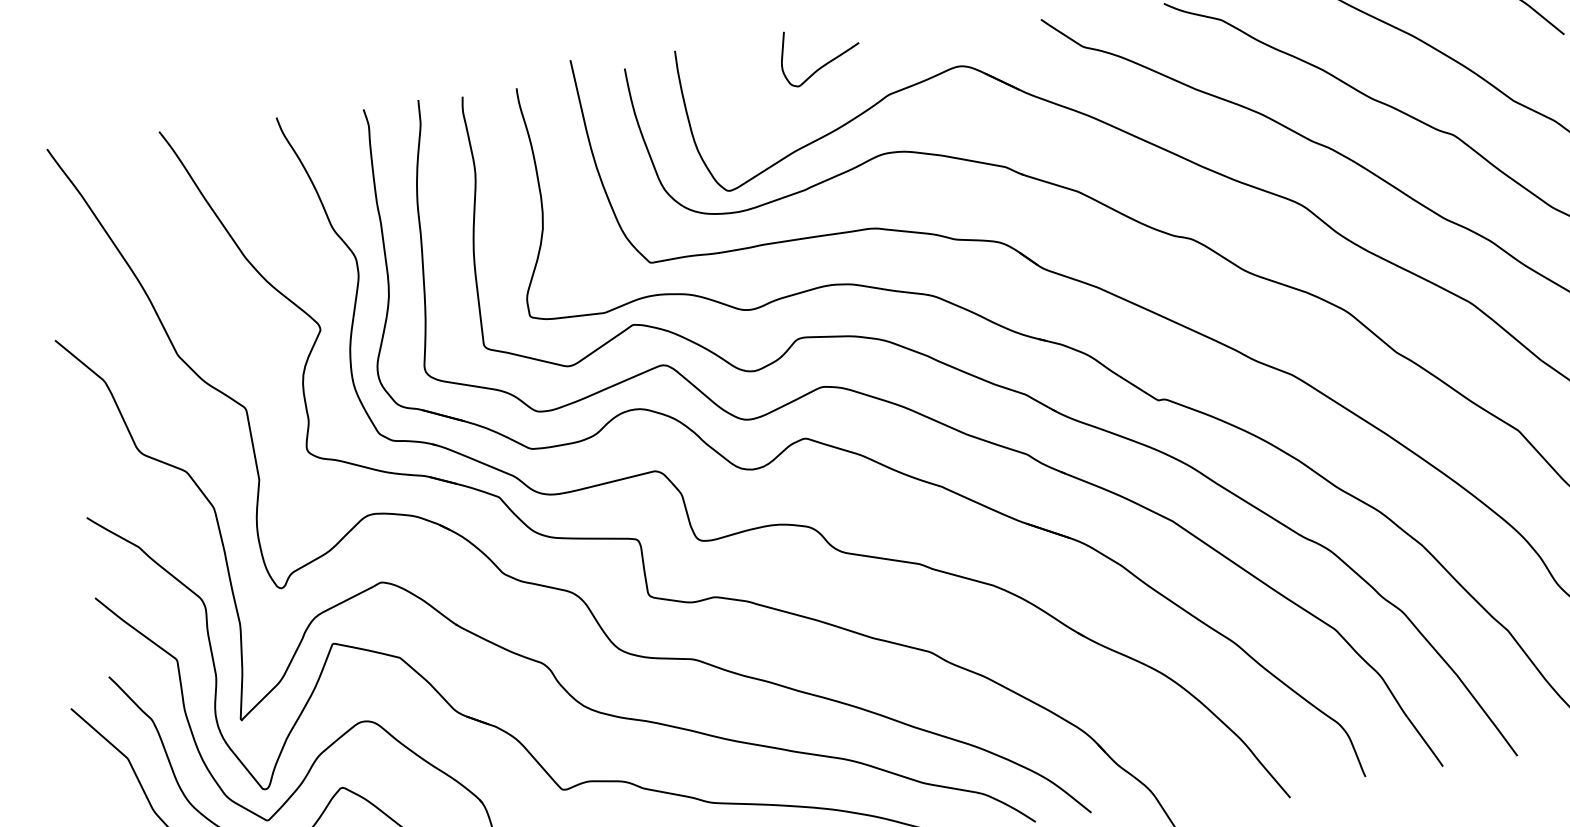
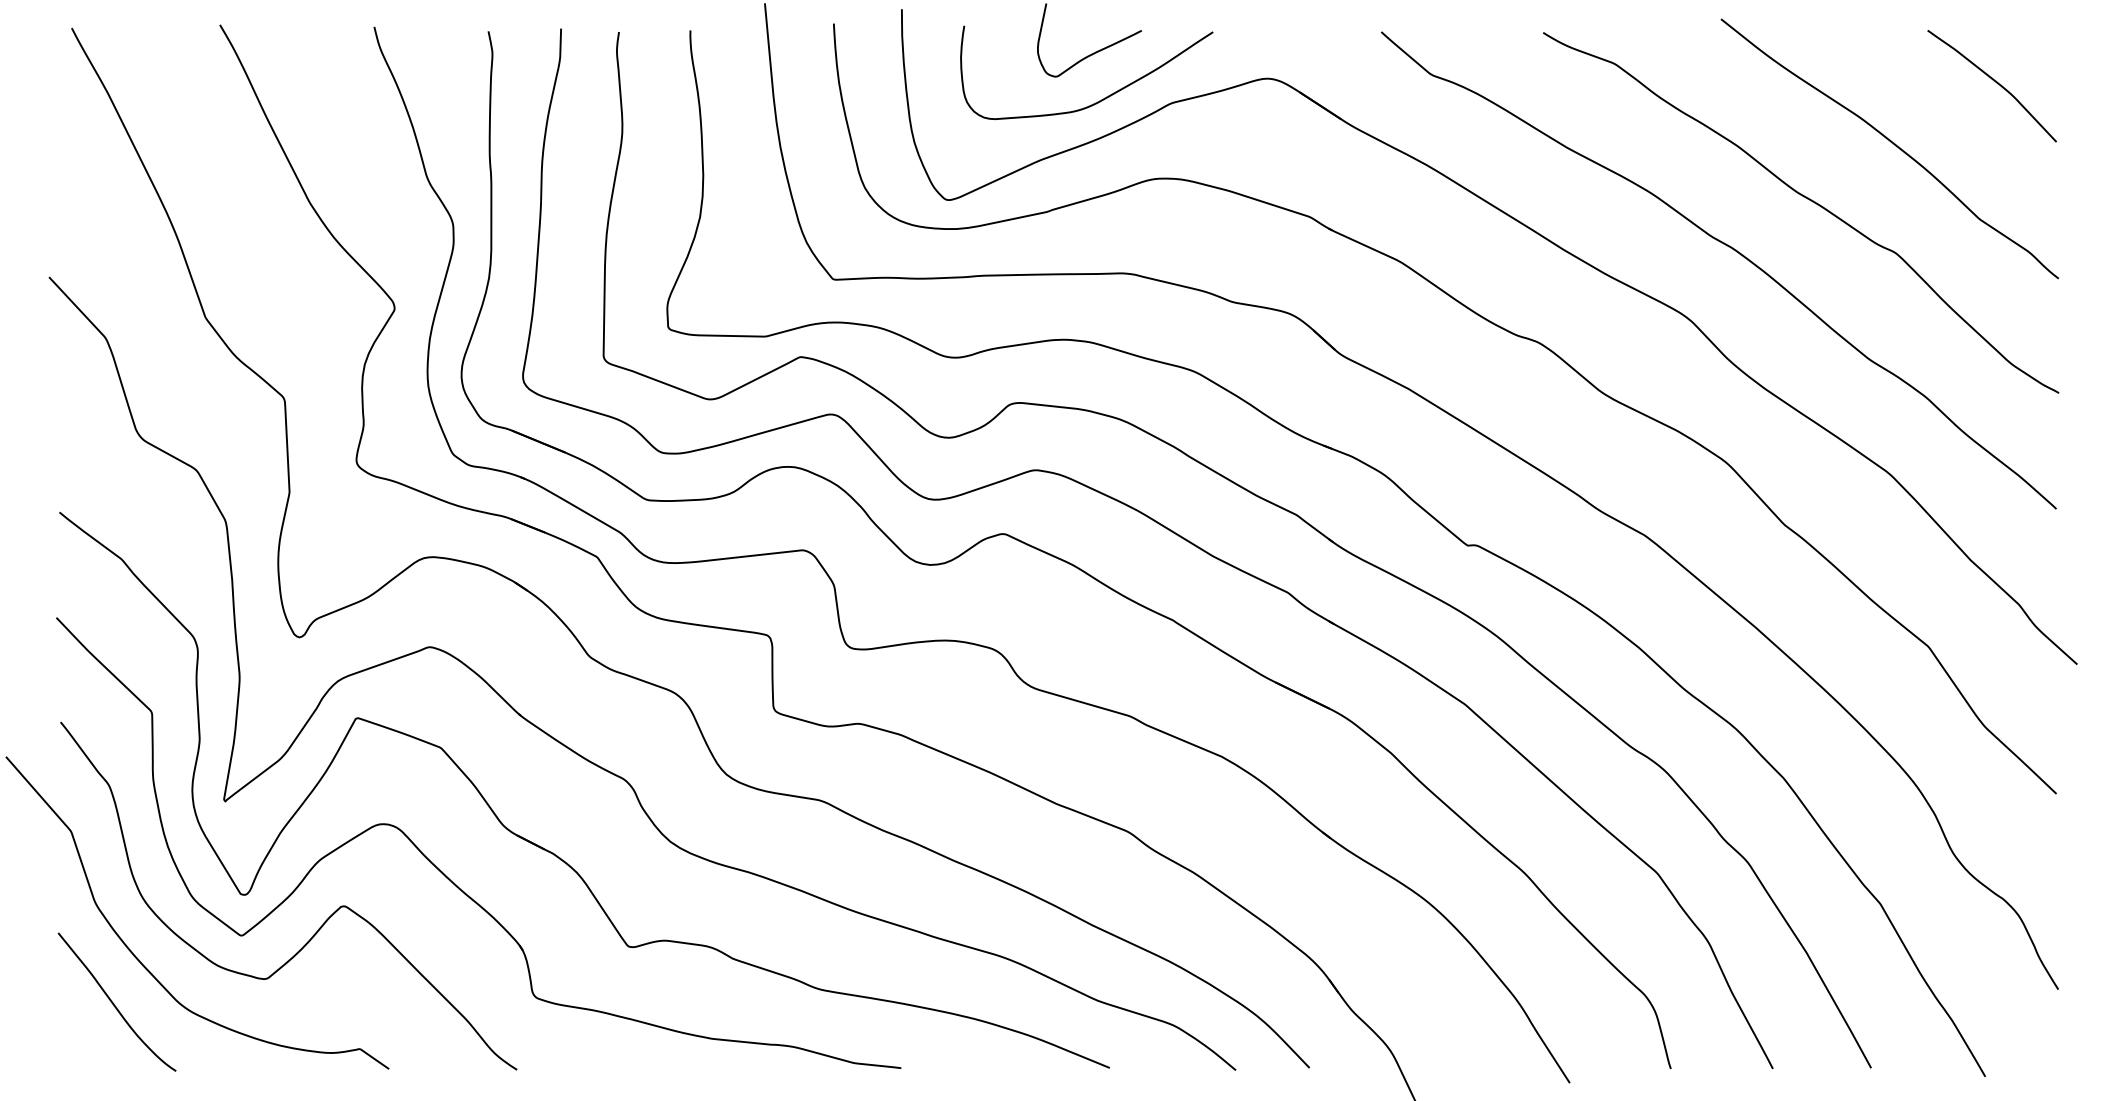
curve: (837, 97) -> (1104, 97), added

